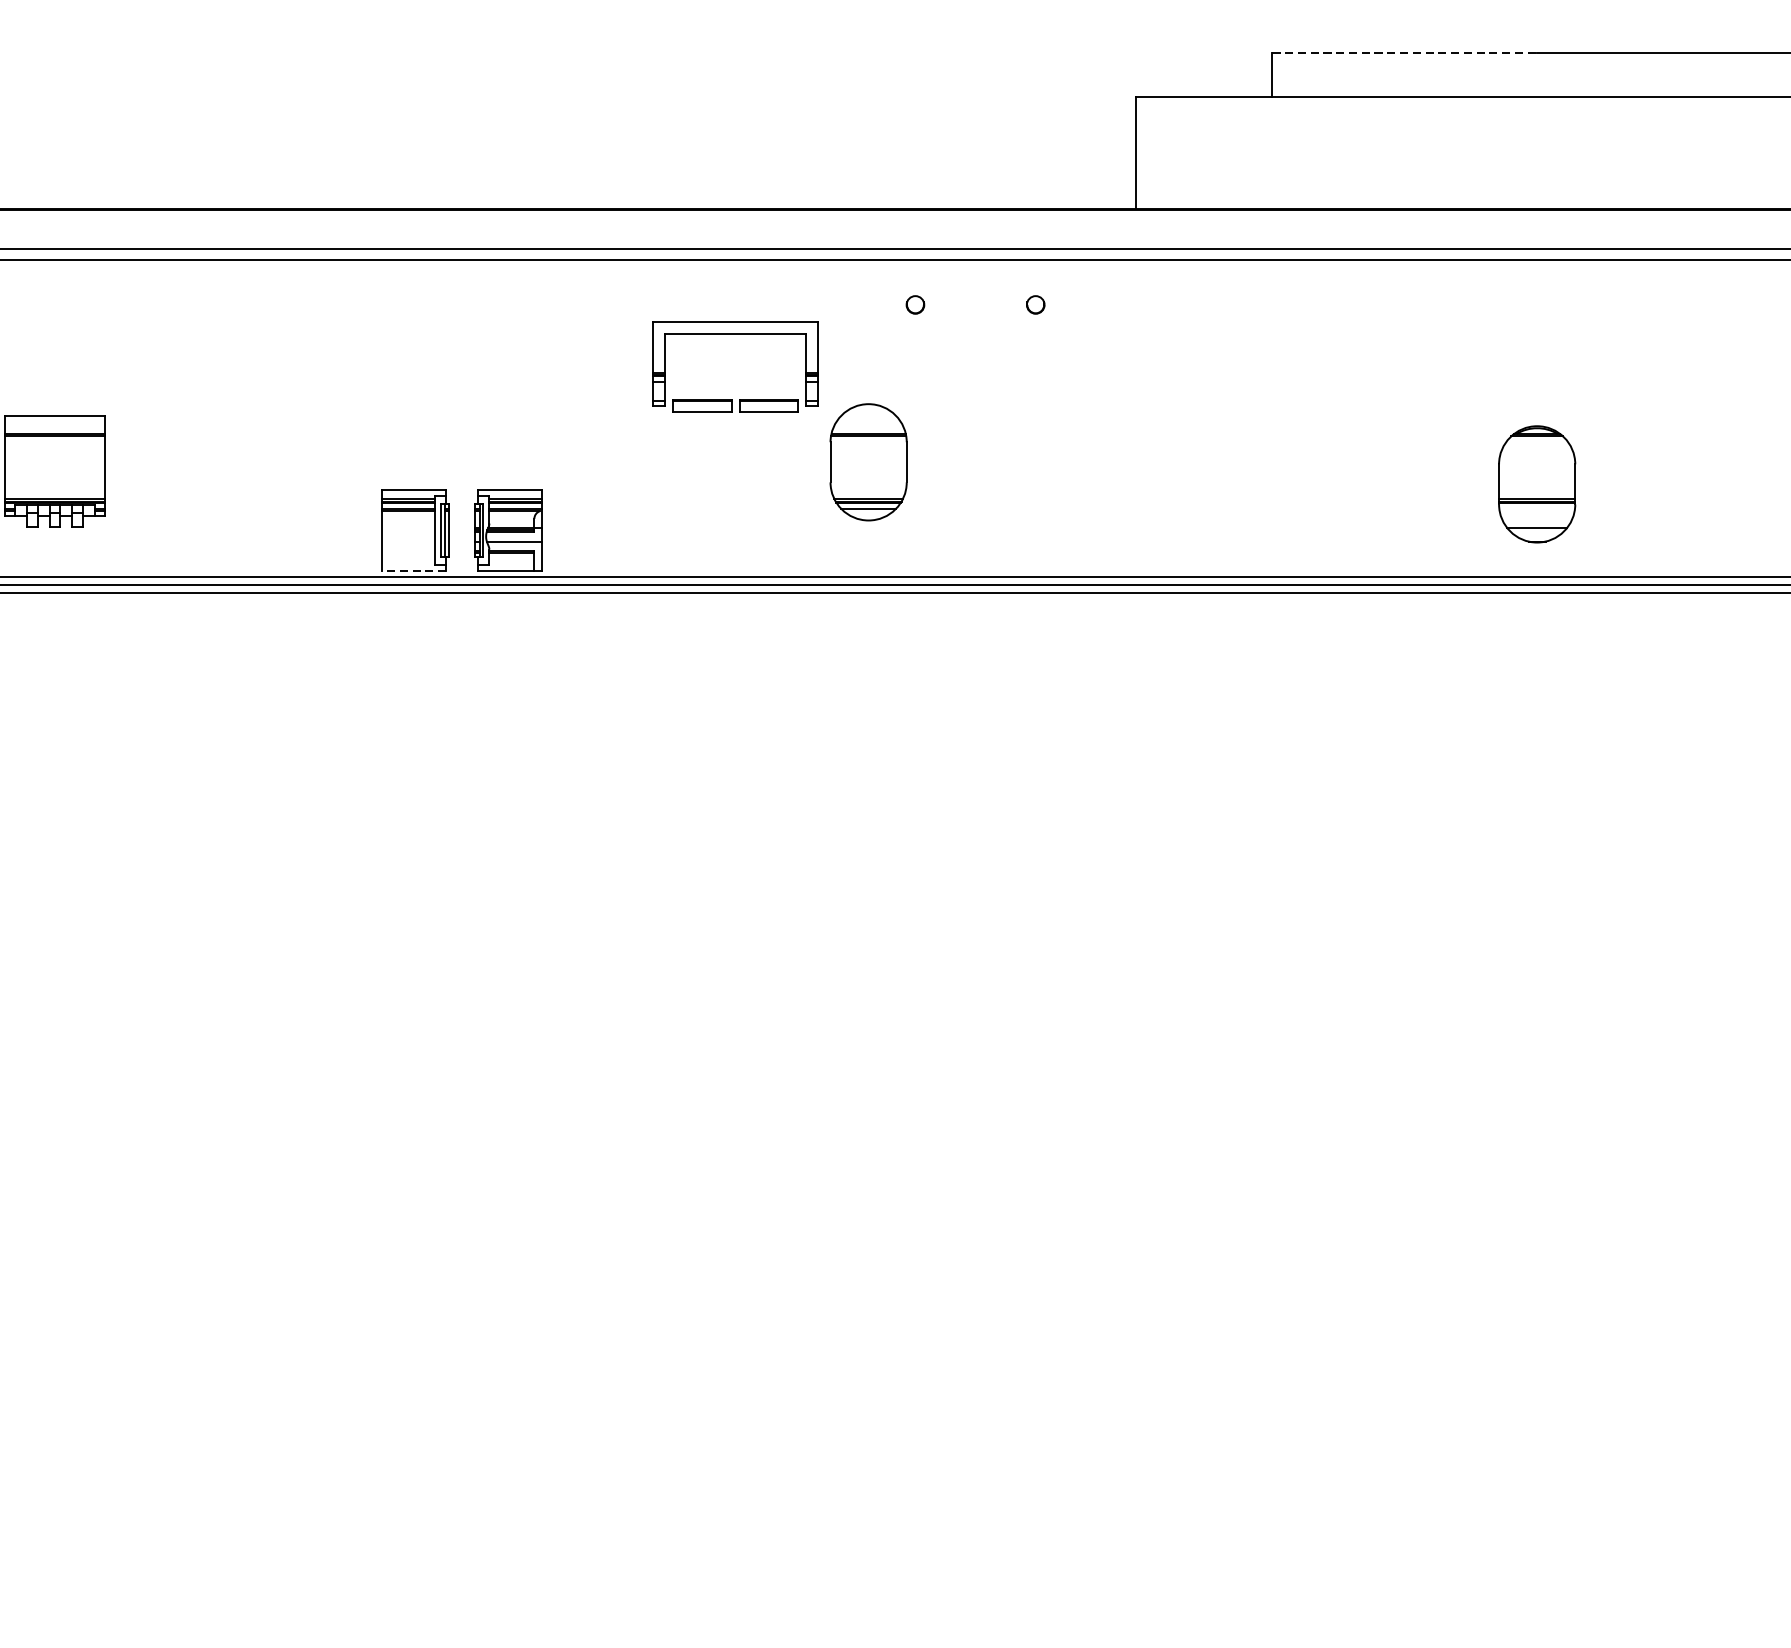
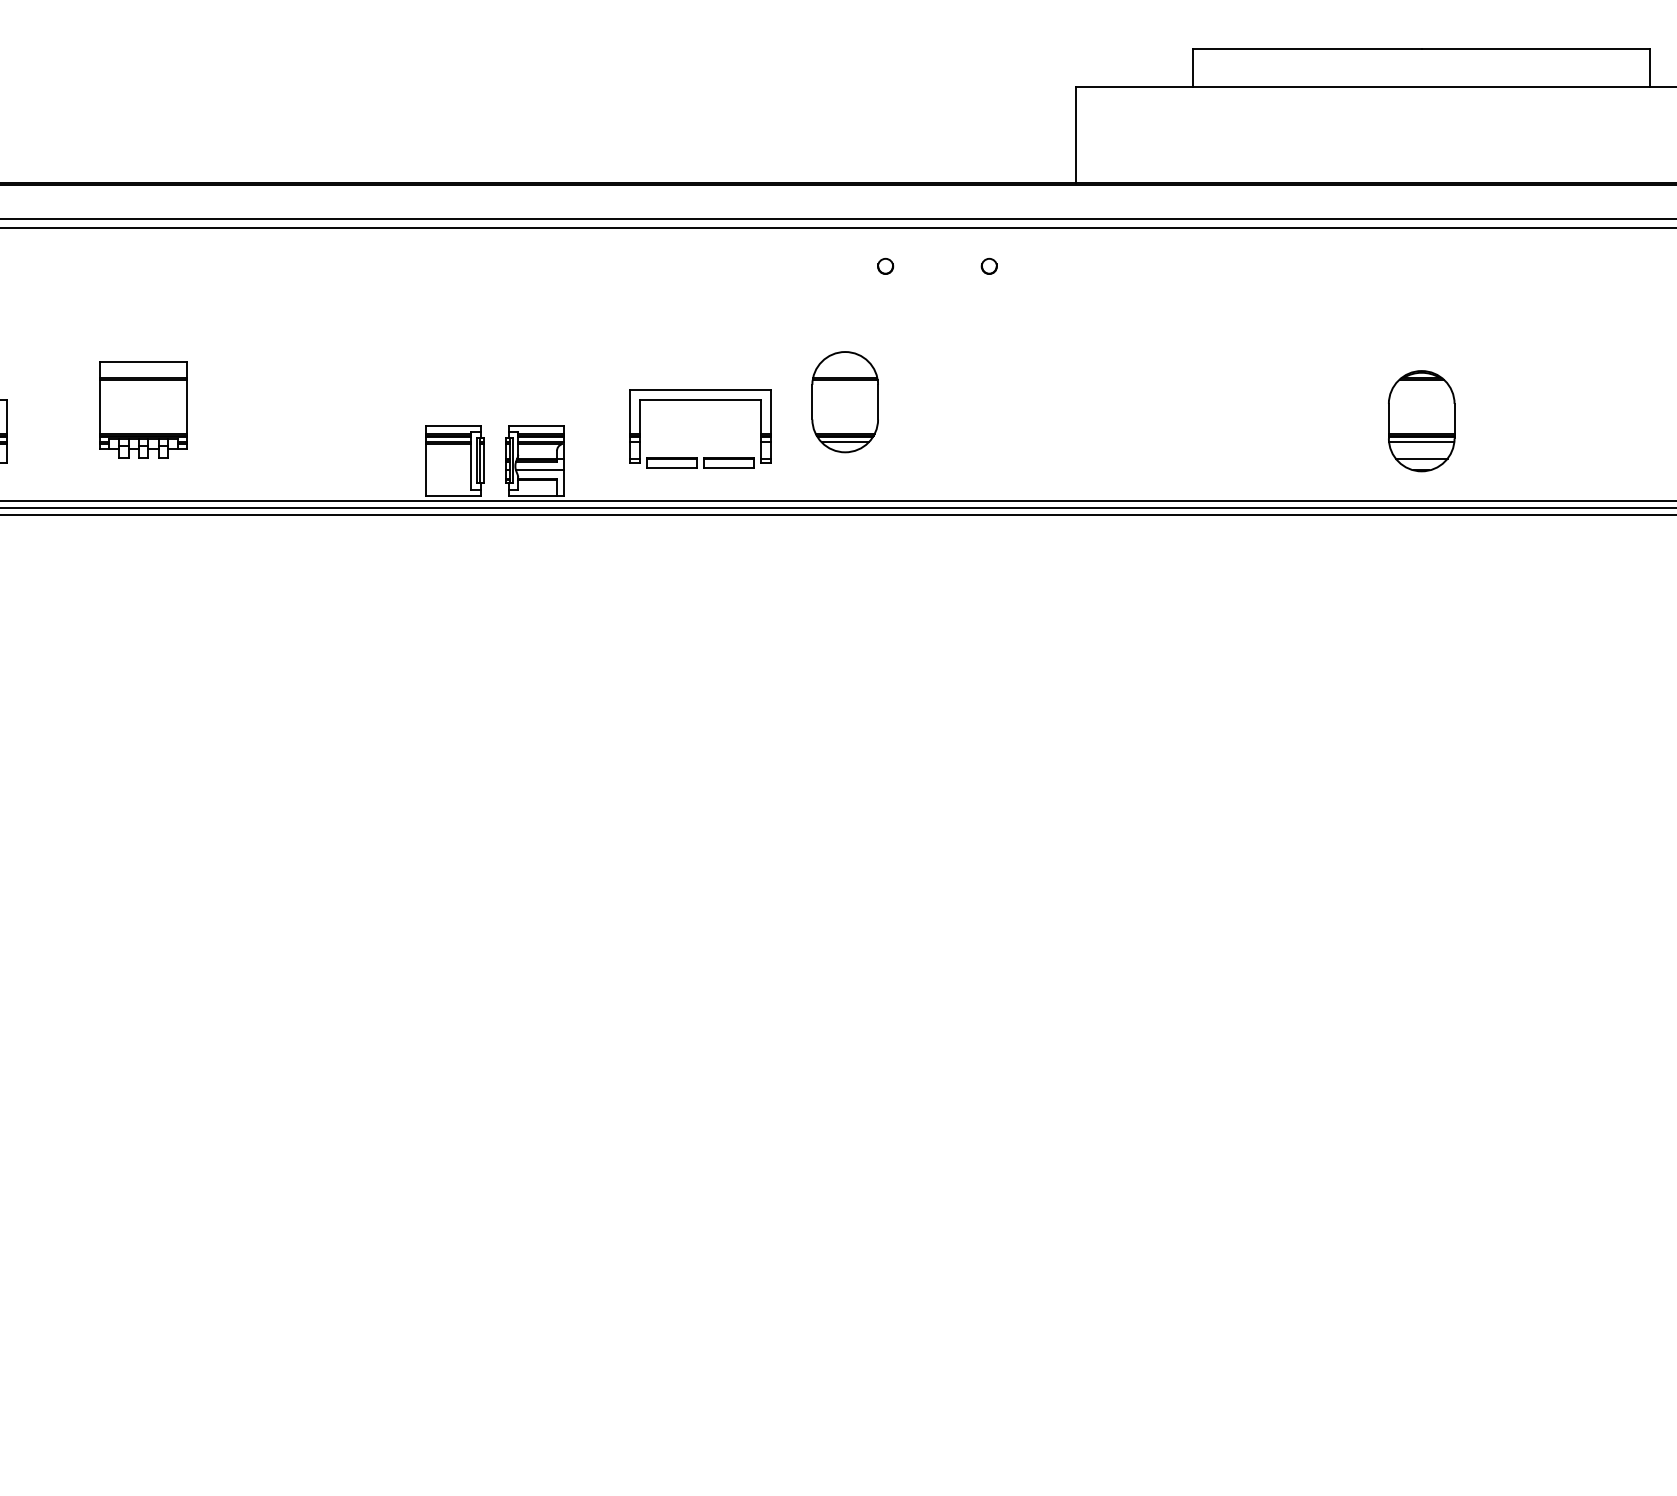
line: (1405, 53) -> (1308, 49), dashed -> solid
part: (735, 333) -> (700, 400), moved
line: (1536, 509) -> (1421, 442), added
line: (414, 570) -> (453, 495), dashed -> solid

